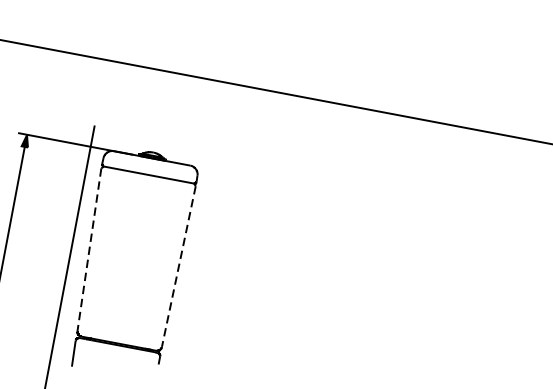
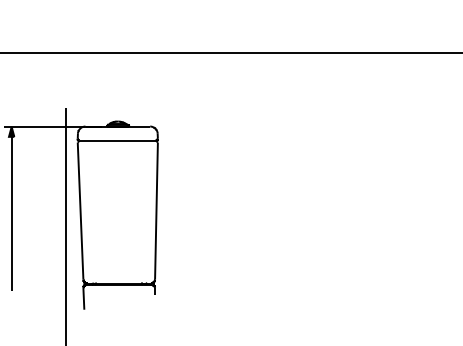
line: (89, 250) -> (80, 211), dashed -> solid
line: (178, 267) -> (156, 211), dashed -> solid

